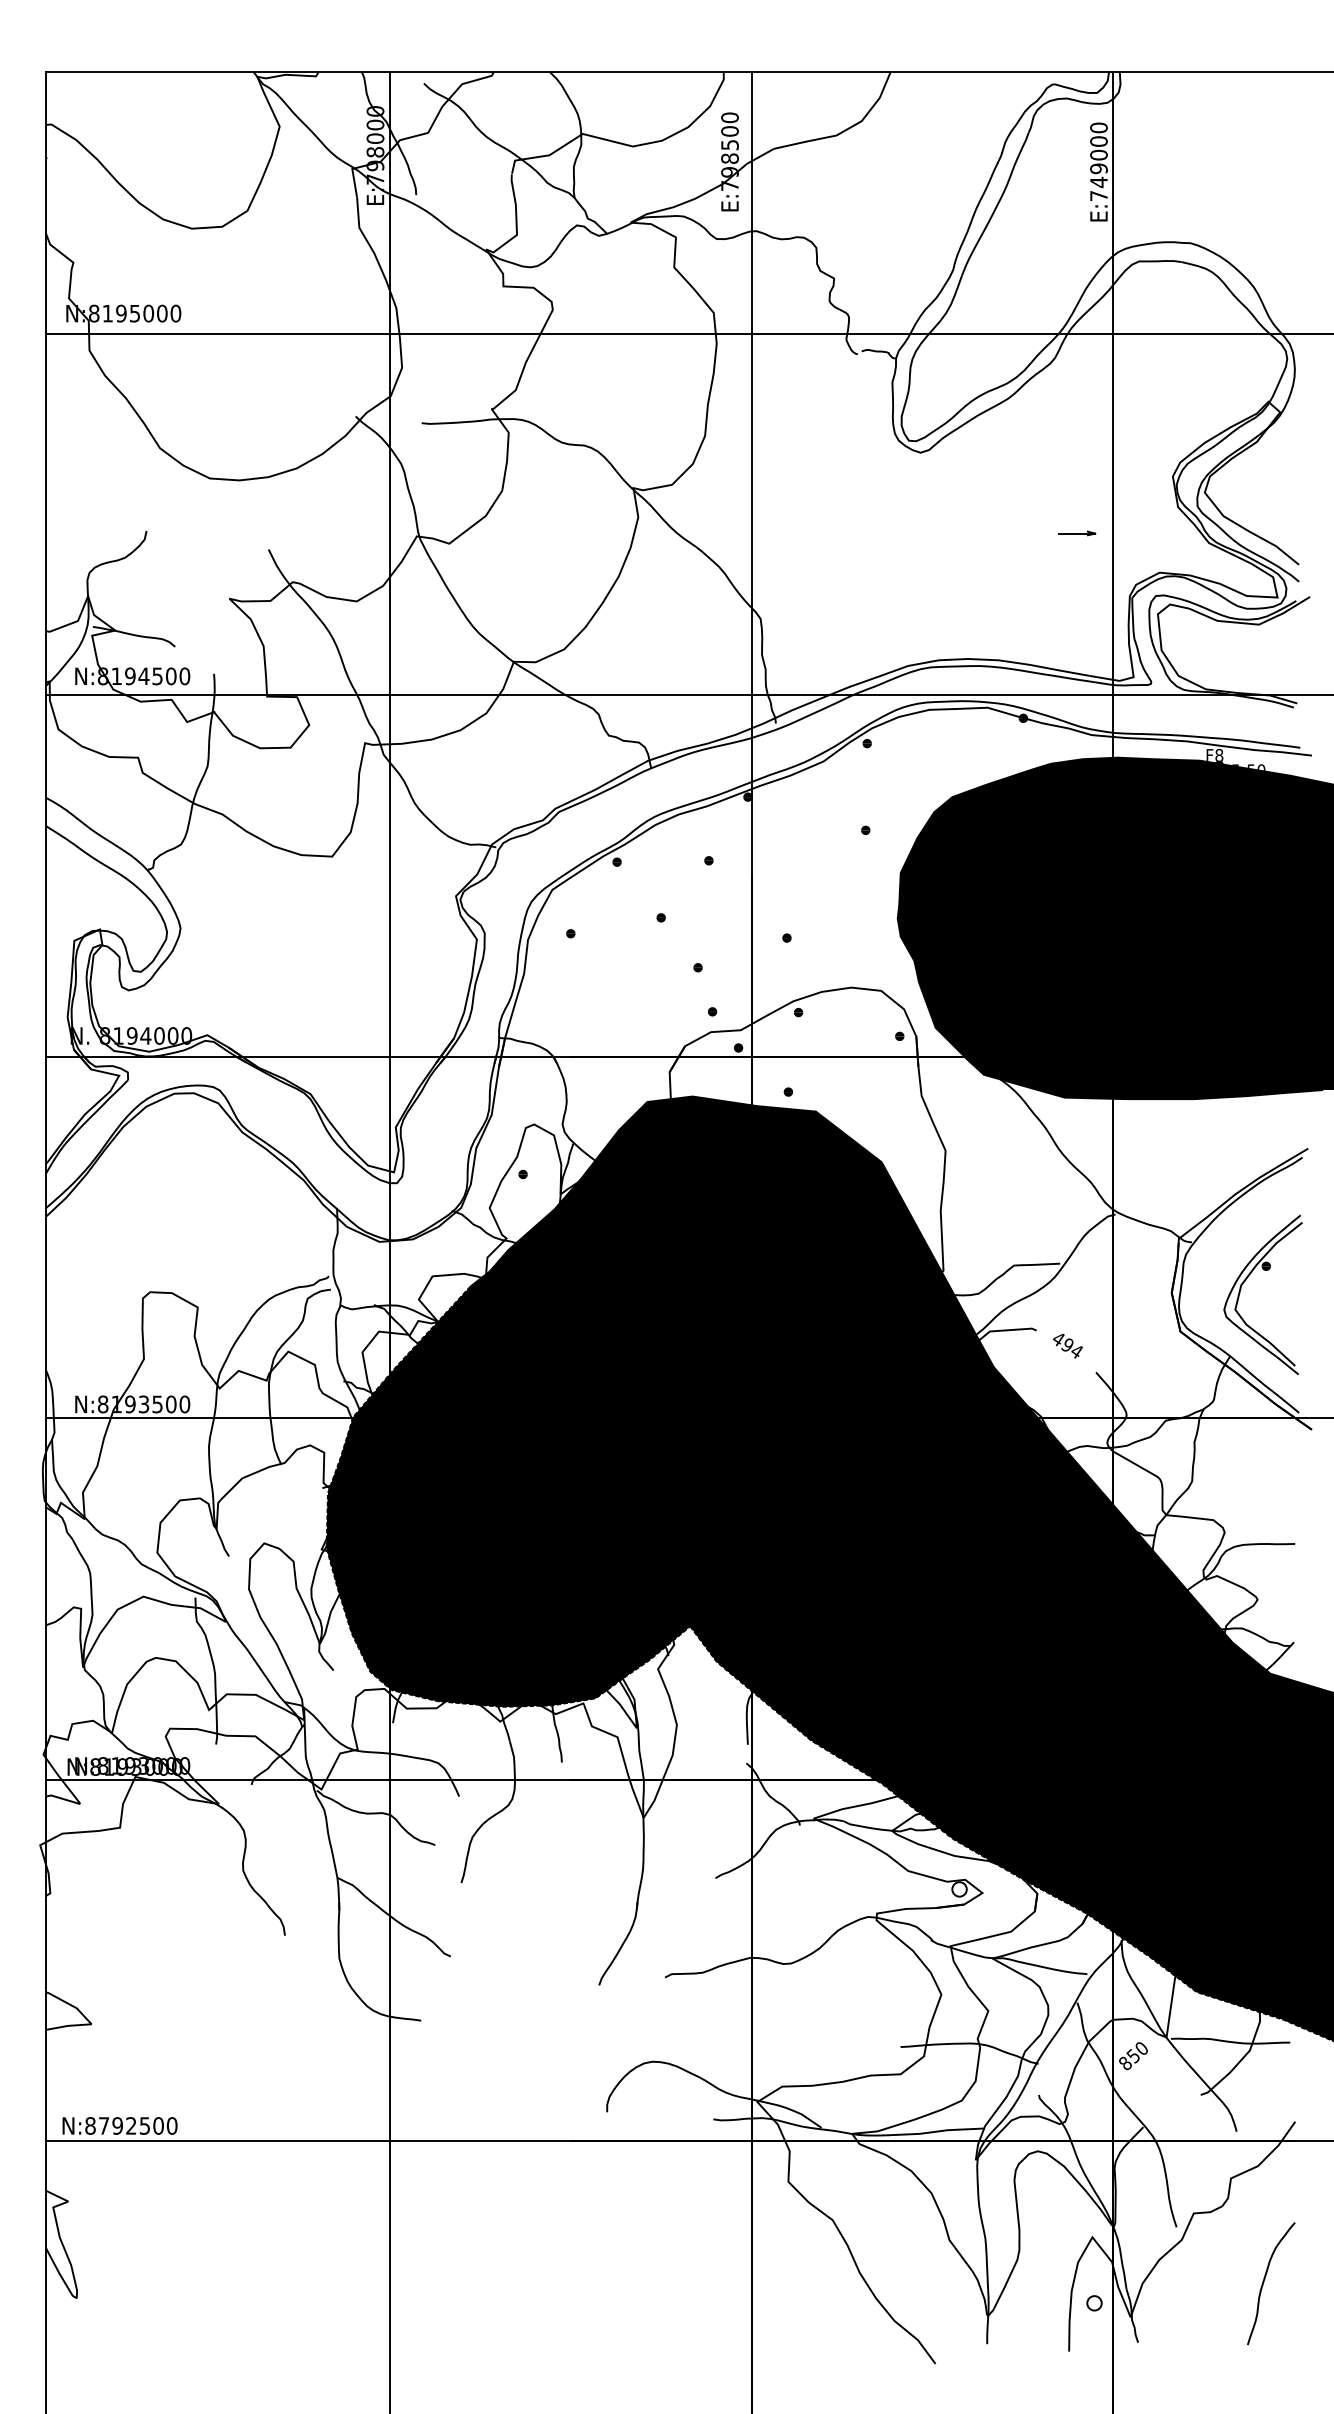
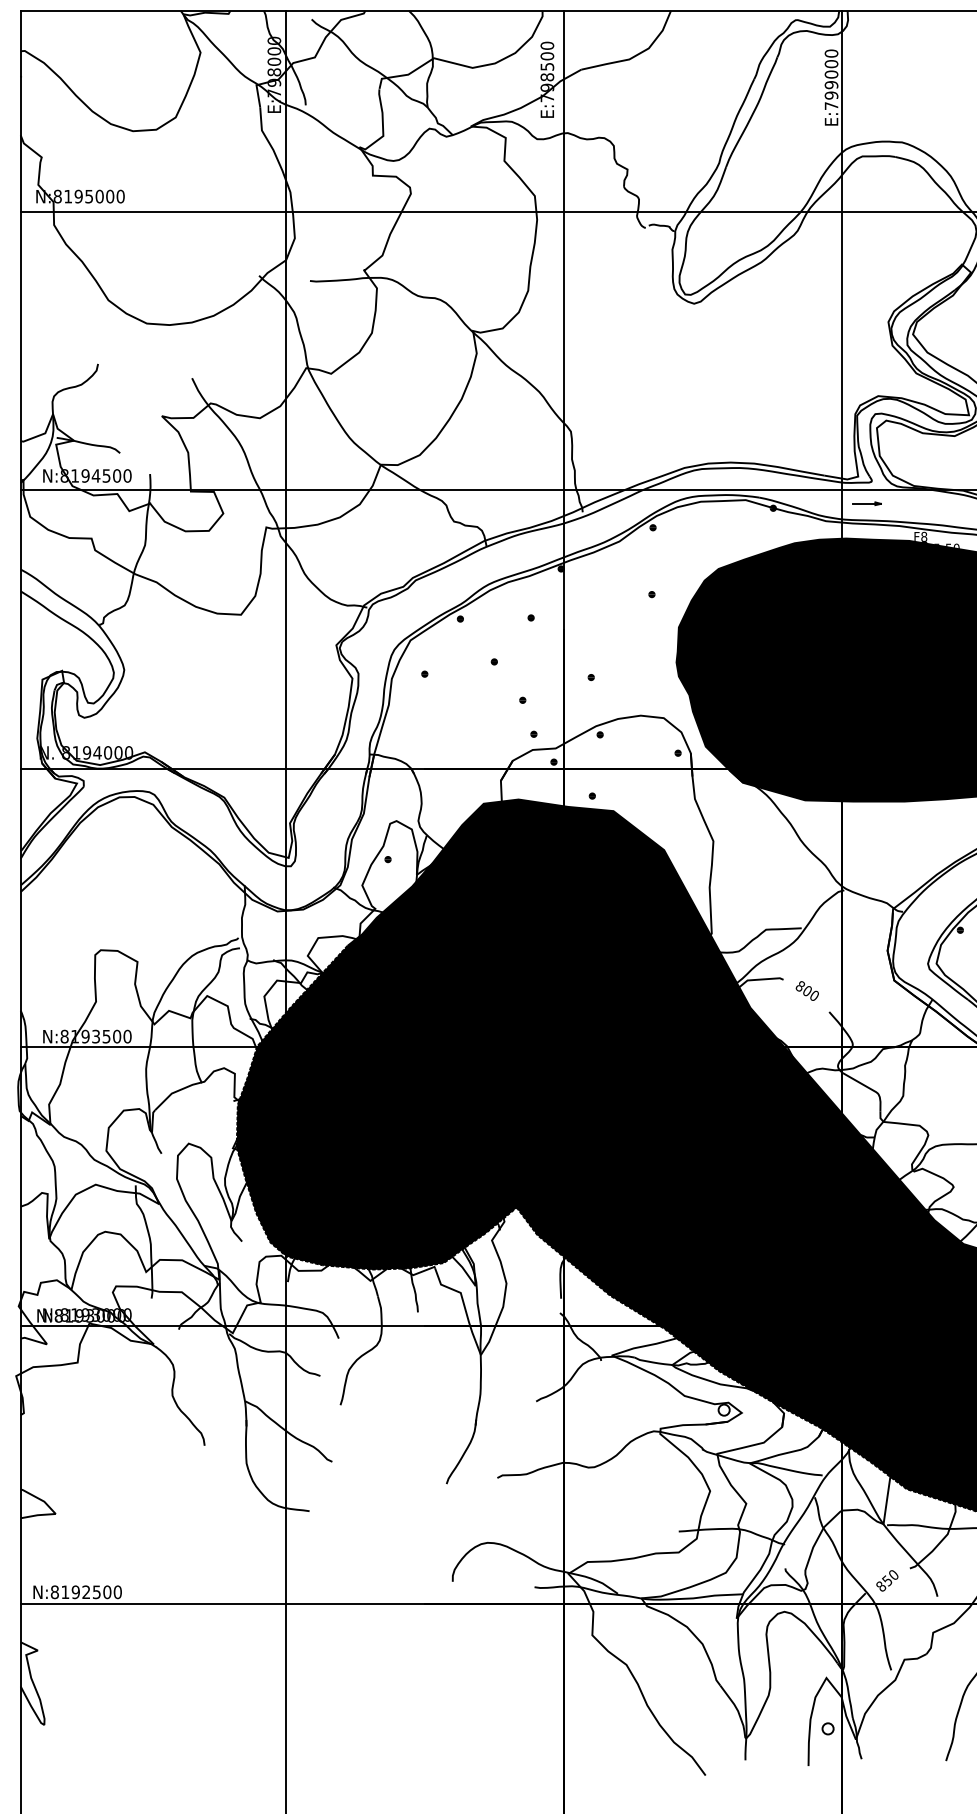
text: (1098, 182) -> (831, 95), E:749000 -> E:799000
part: (1077, 533) -> (867, 503), moved
text: (1067, 1345) -> (807, 991), 494 -> 800
text: (1133, 2056) -> (887, 1581), moved
text: (104, 2125) -> (65, 1591), N:8792500 -> N:8192500

